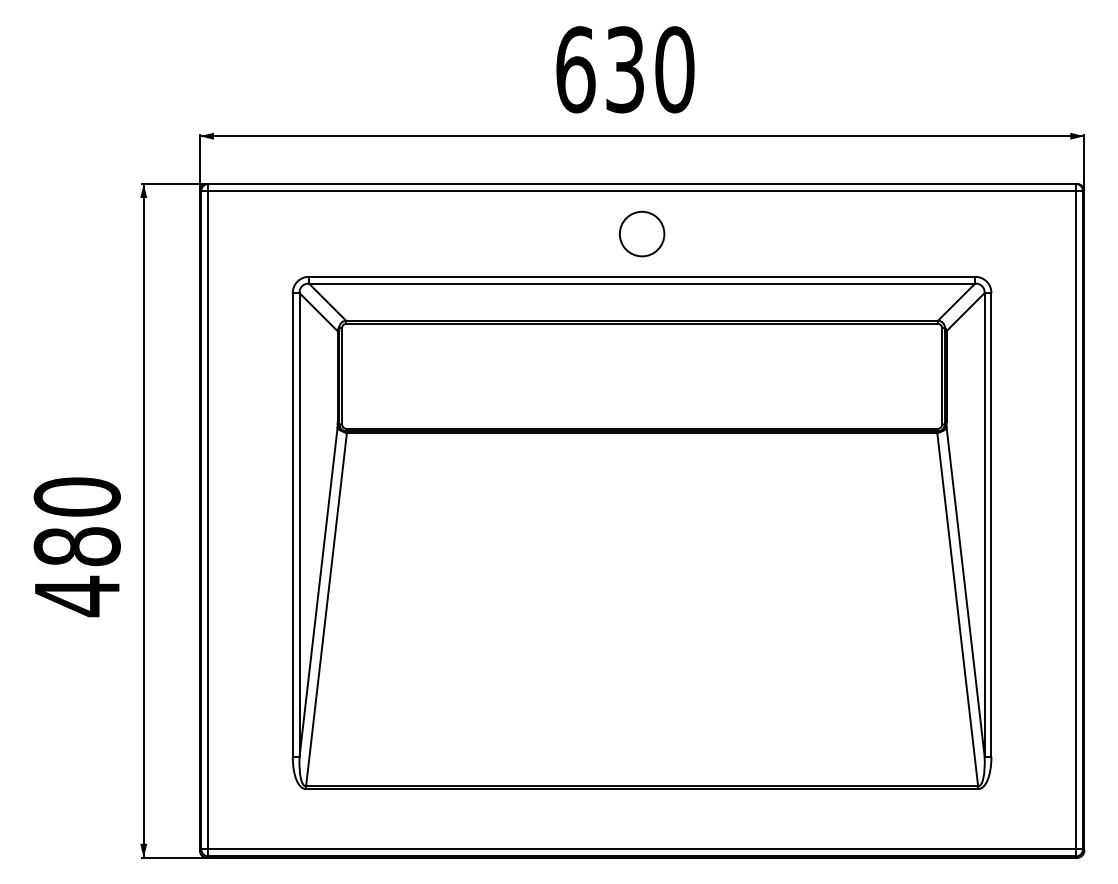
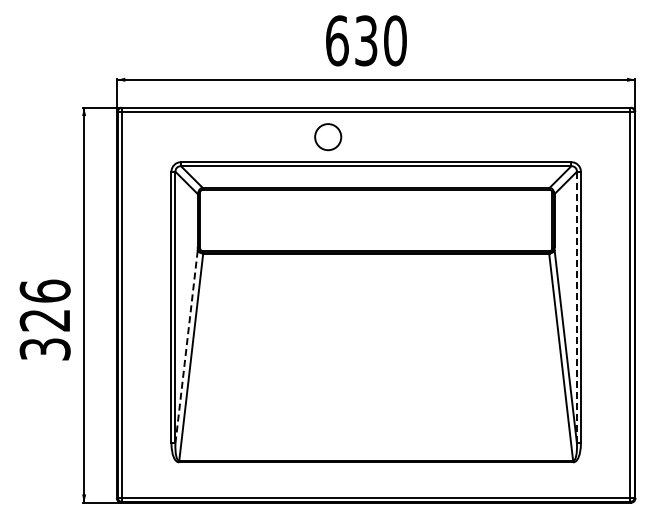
circle: (642, 234) -> (328, 137), moved
line: (983, 524) -> (576, 307), solid -> dashed
text: (76, 546) -> (44, 320), 480 -> 326
line: (318, 593) -> (186, 347), solid -> dashed

